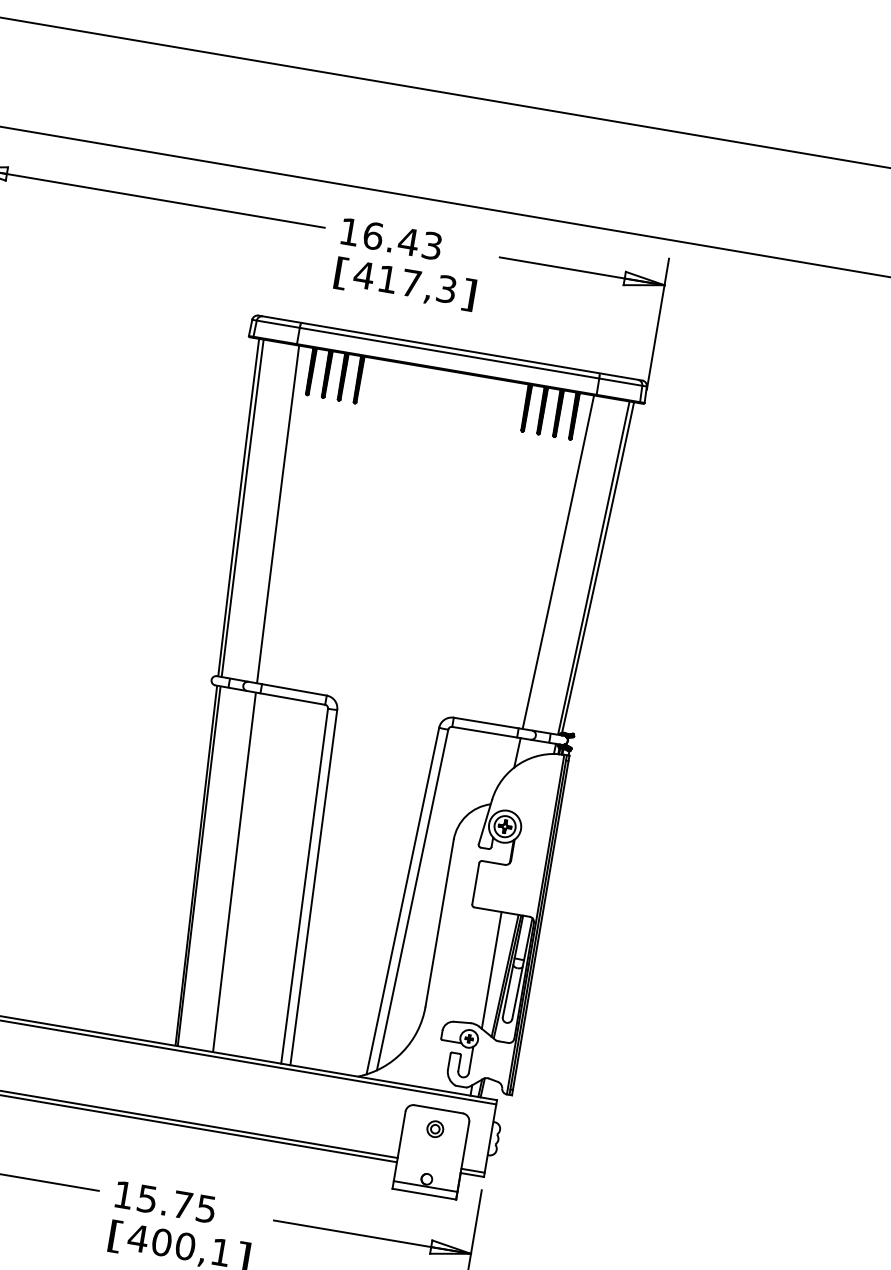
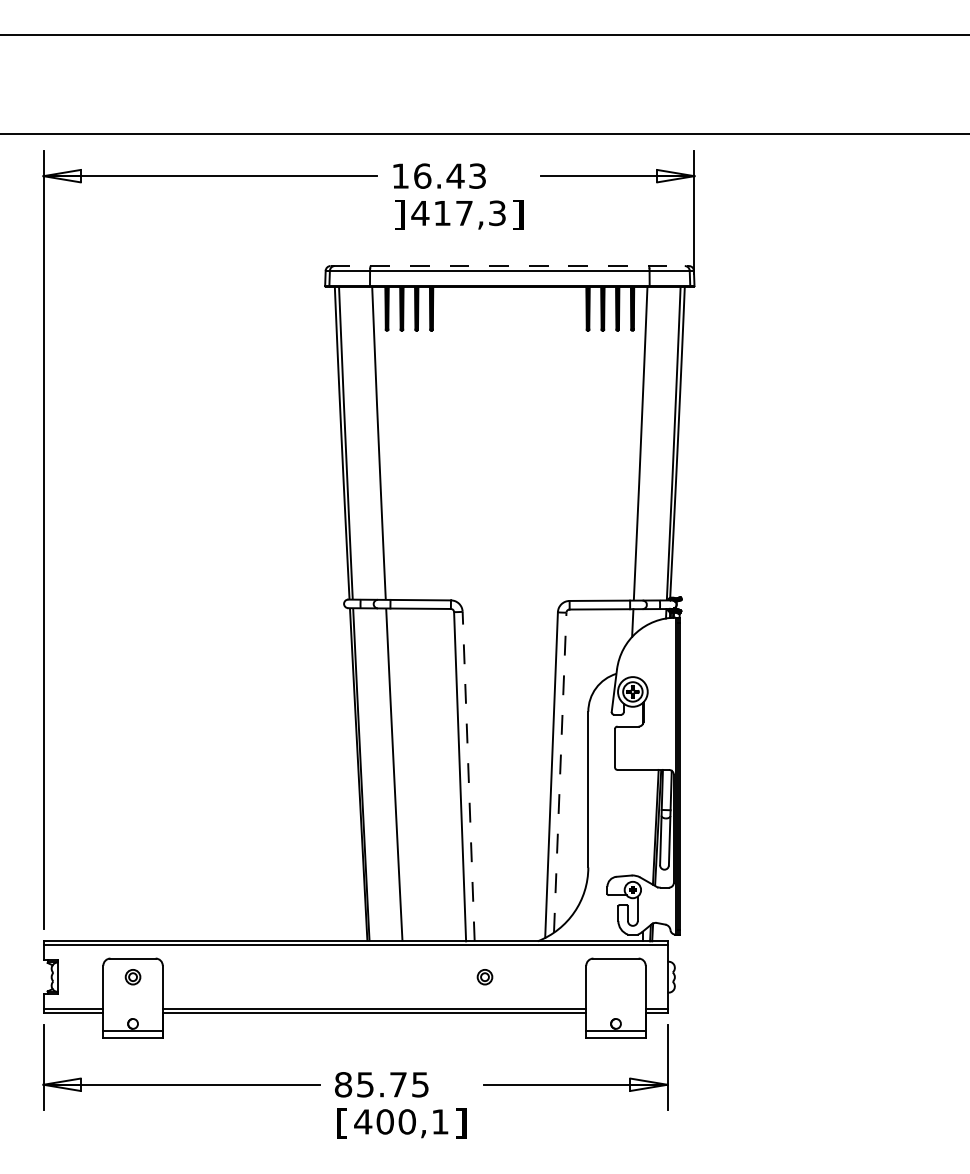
text: (341, 272) -> (399, 214), [ -> ]
line: (451, 348) -> (510, 266), solid -> dashed
line: (313, 887) -> (468, 776), solid -> dashed
line: (412, 899) -> (560, 772), solid -> dashed
line: (491, 969) -> (642, 823), removed
part: (434, 1129) -> (484, 977), moved
text: (123, 1194) -> (343, 1084), 15.75 -> 85.75

